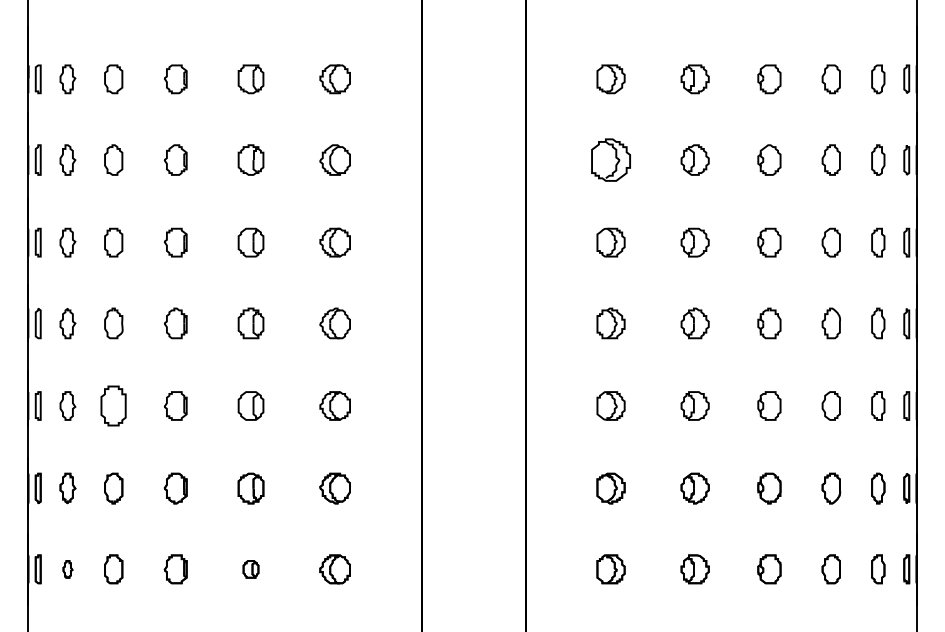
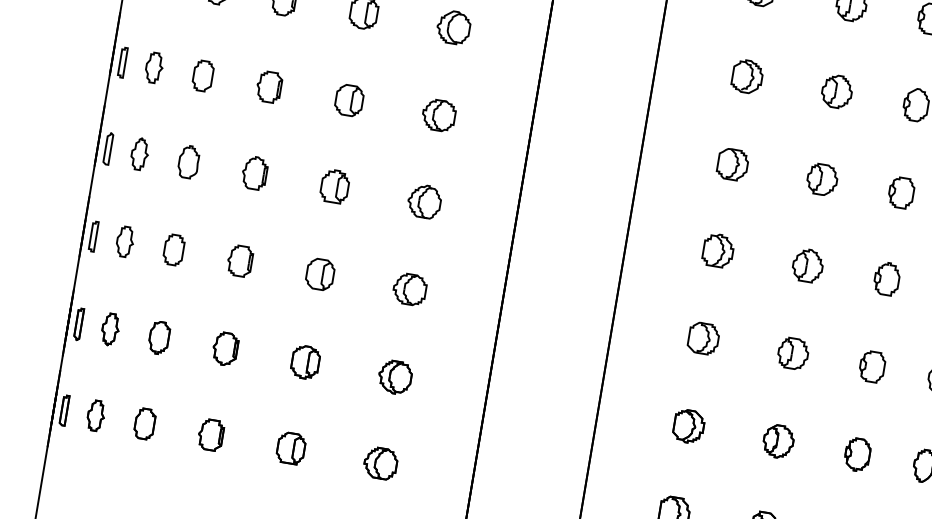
part: (610, 159) -> (746, 76), size x0.71
part: (113, 405) -> (173, 249), size x0.71
part: (67, 569) -> (95, 415), size x1.67
part: (250, 569) -> (290, 448), size x1.67

